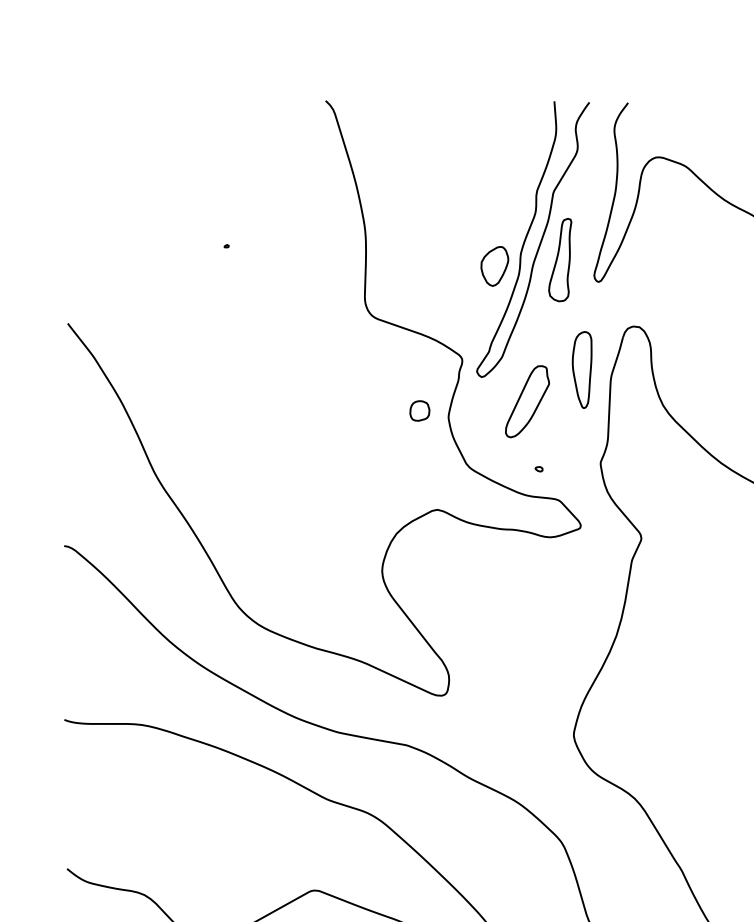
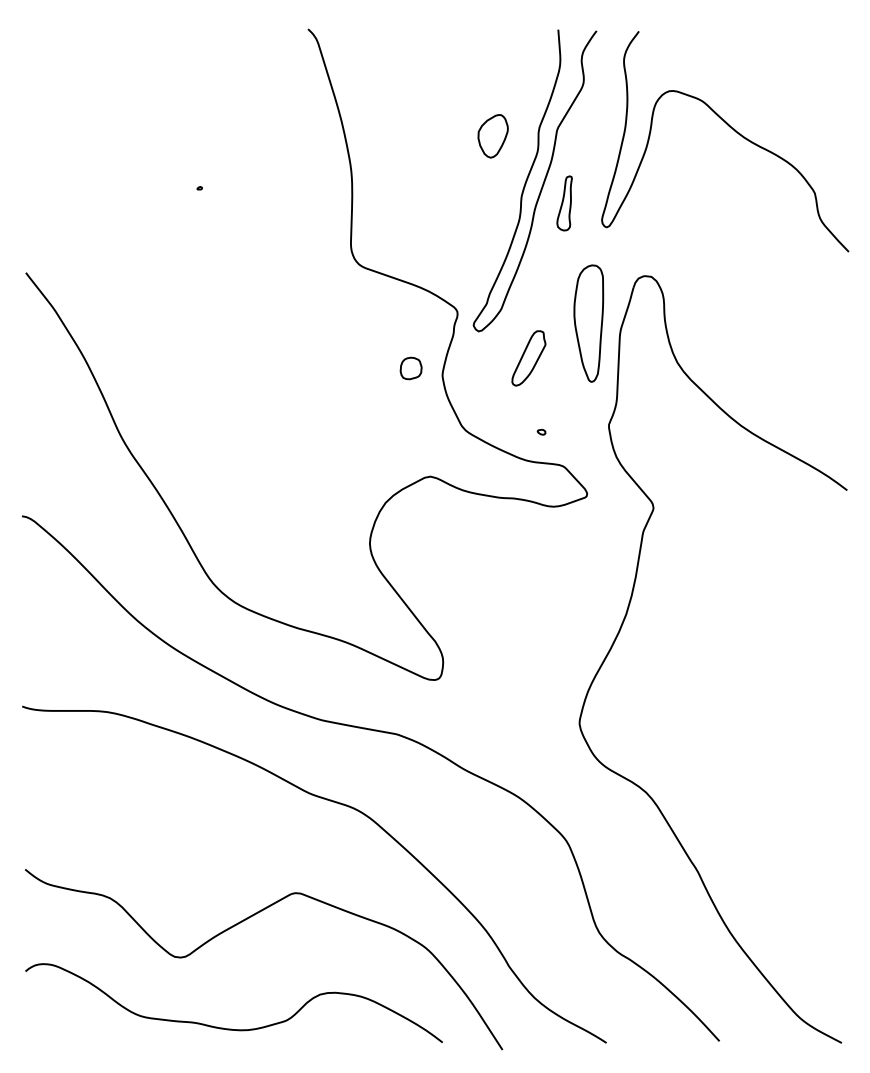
part: (560, 260) -> (564, 203), size x0.6
part: (494, 266) -> (492, 136), moved
part: (581, 369) -> (588, 323), size x1.4
part: (527, 401) -> (528, 358), size x0.7

